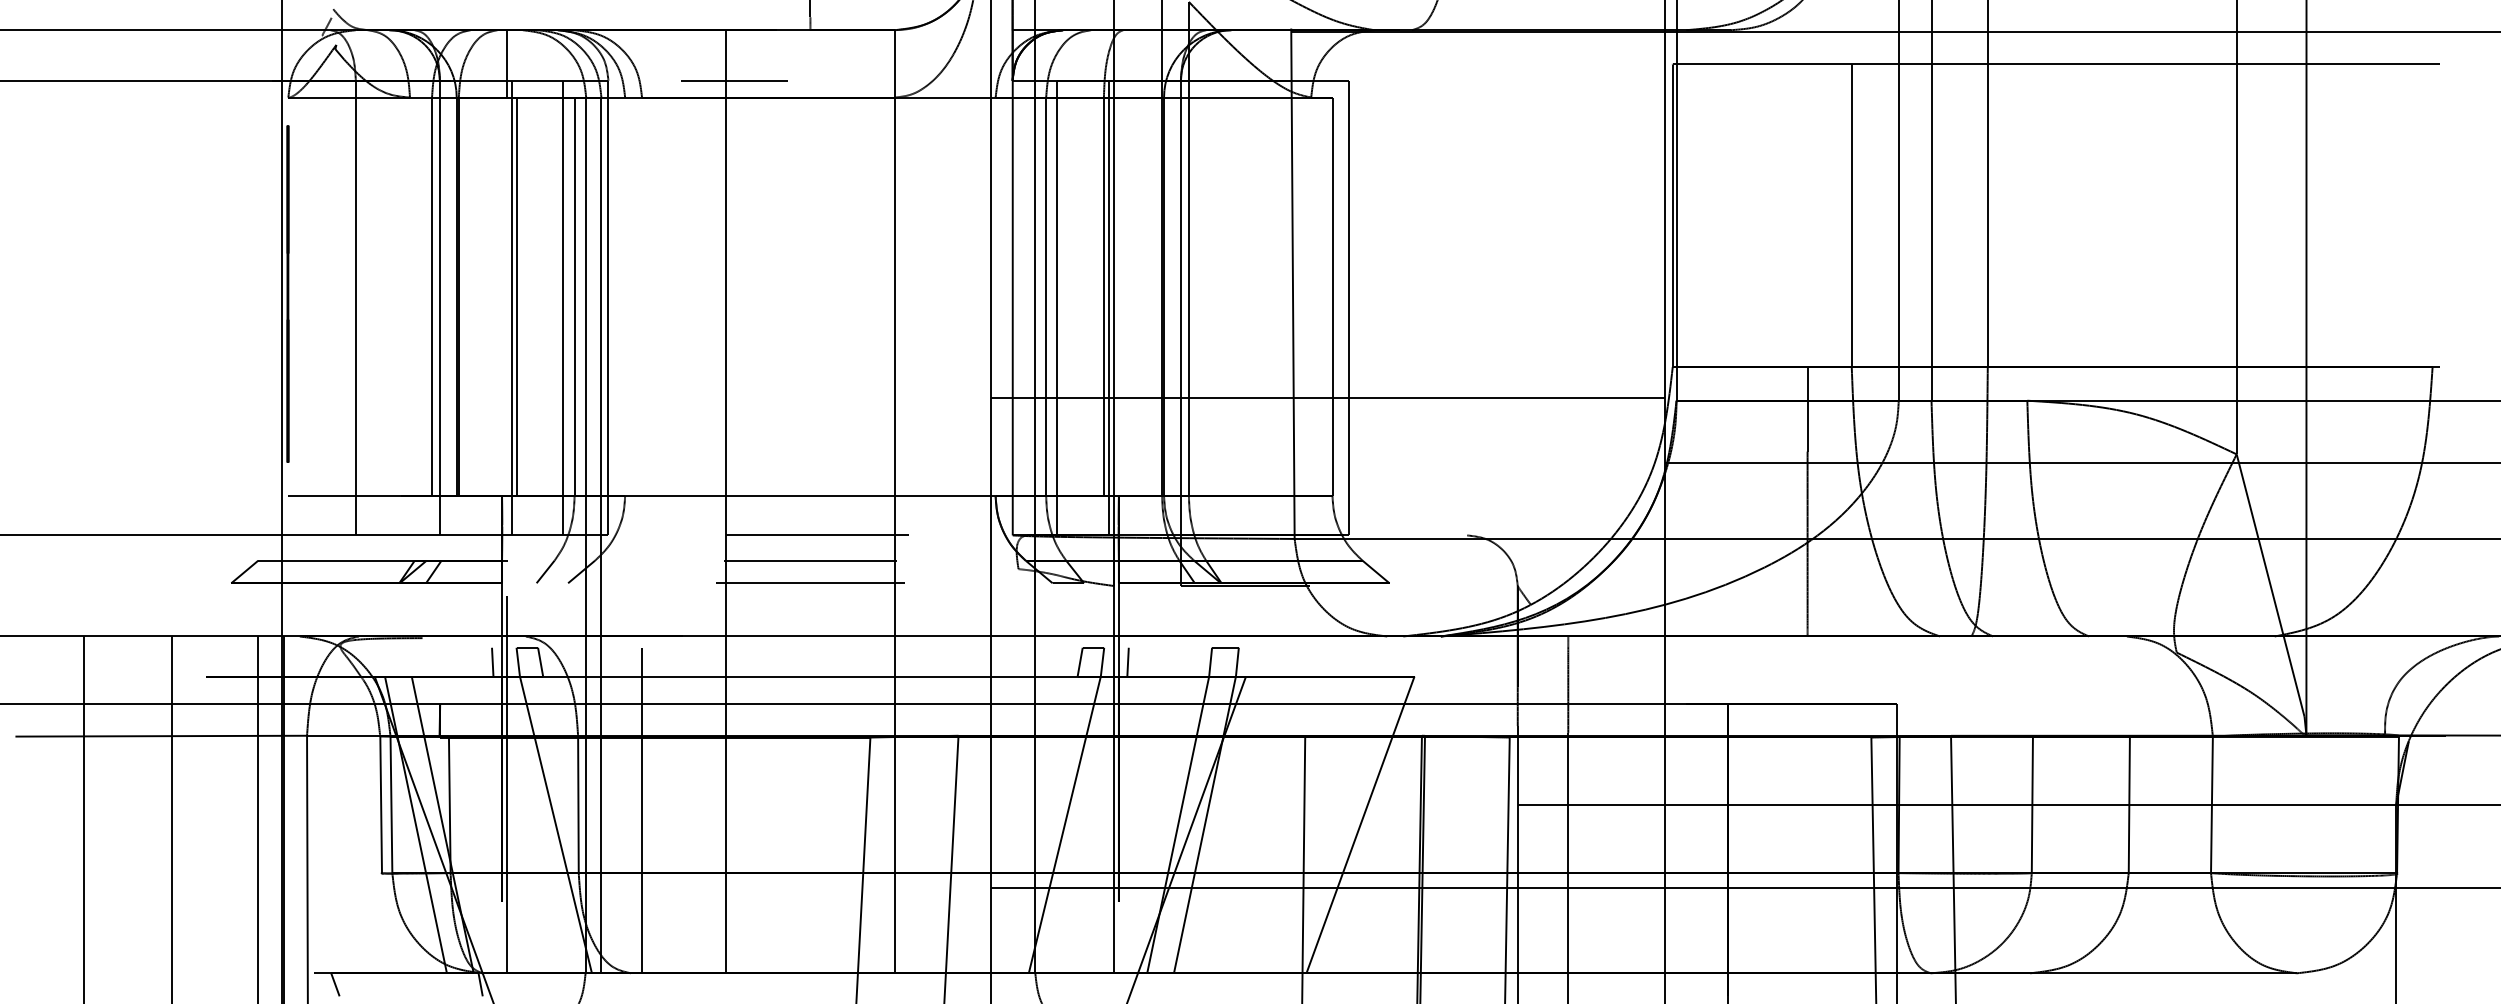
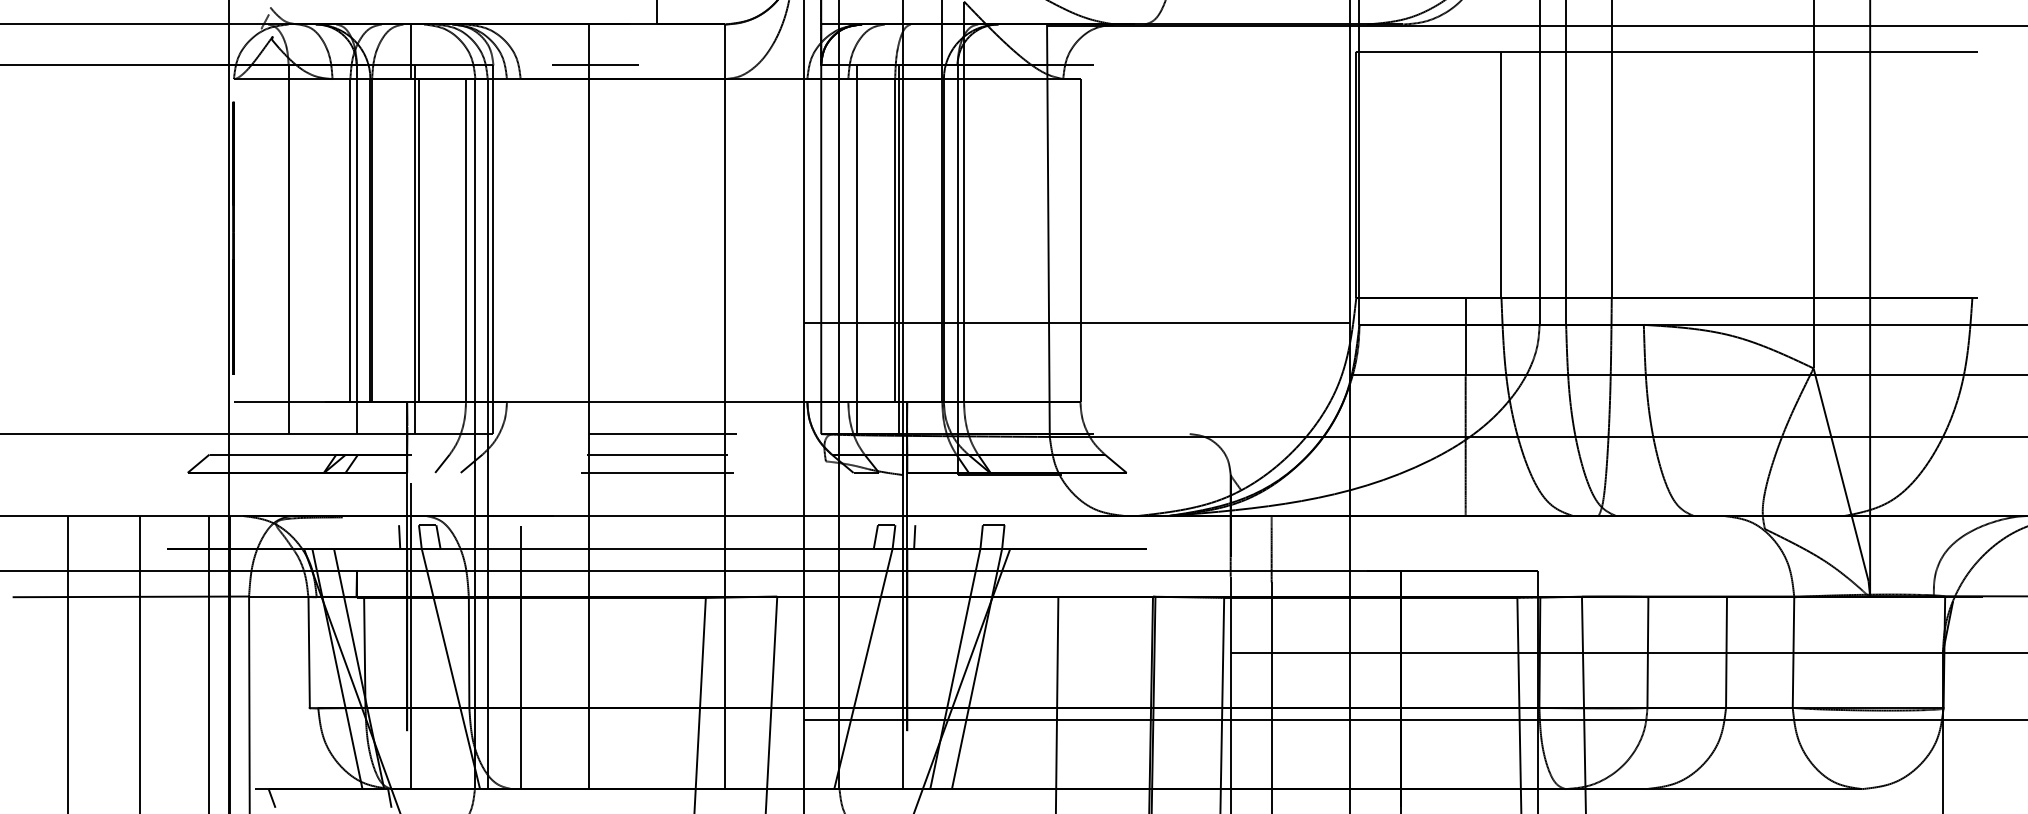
line: (1046, 296) -> (848, 240), removed
line: (562, 307) -> (456, 249), removed
line: (1349, 307) -> (1094, 249), removed
line: (391, 804) -> (317, 652), removed
line: (1359, 824) -> (1102, 668), removed

